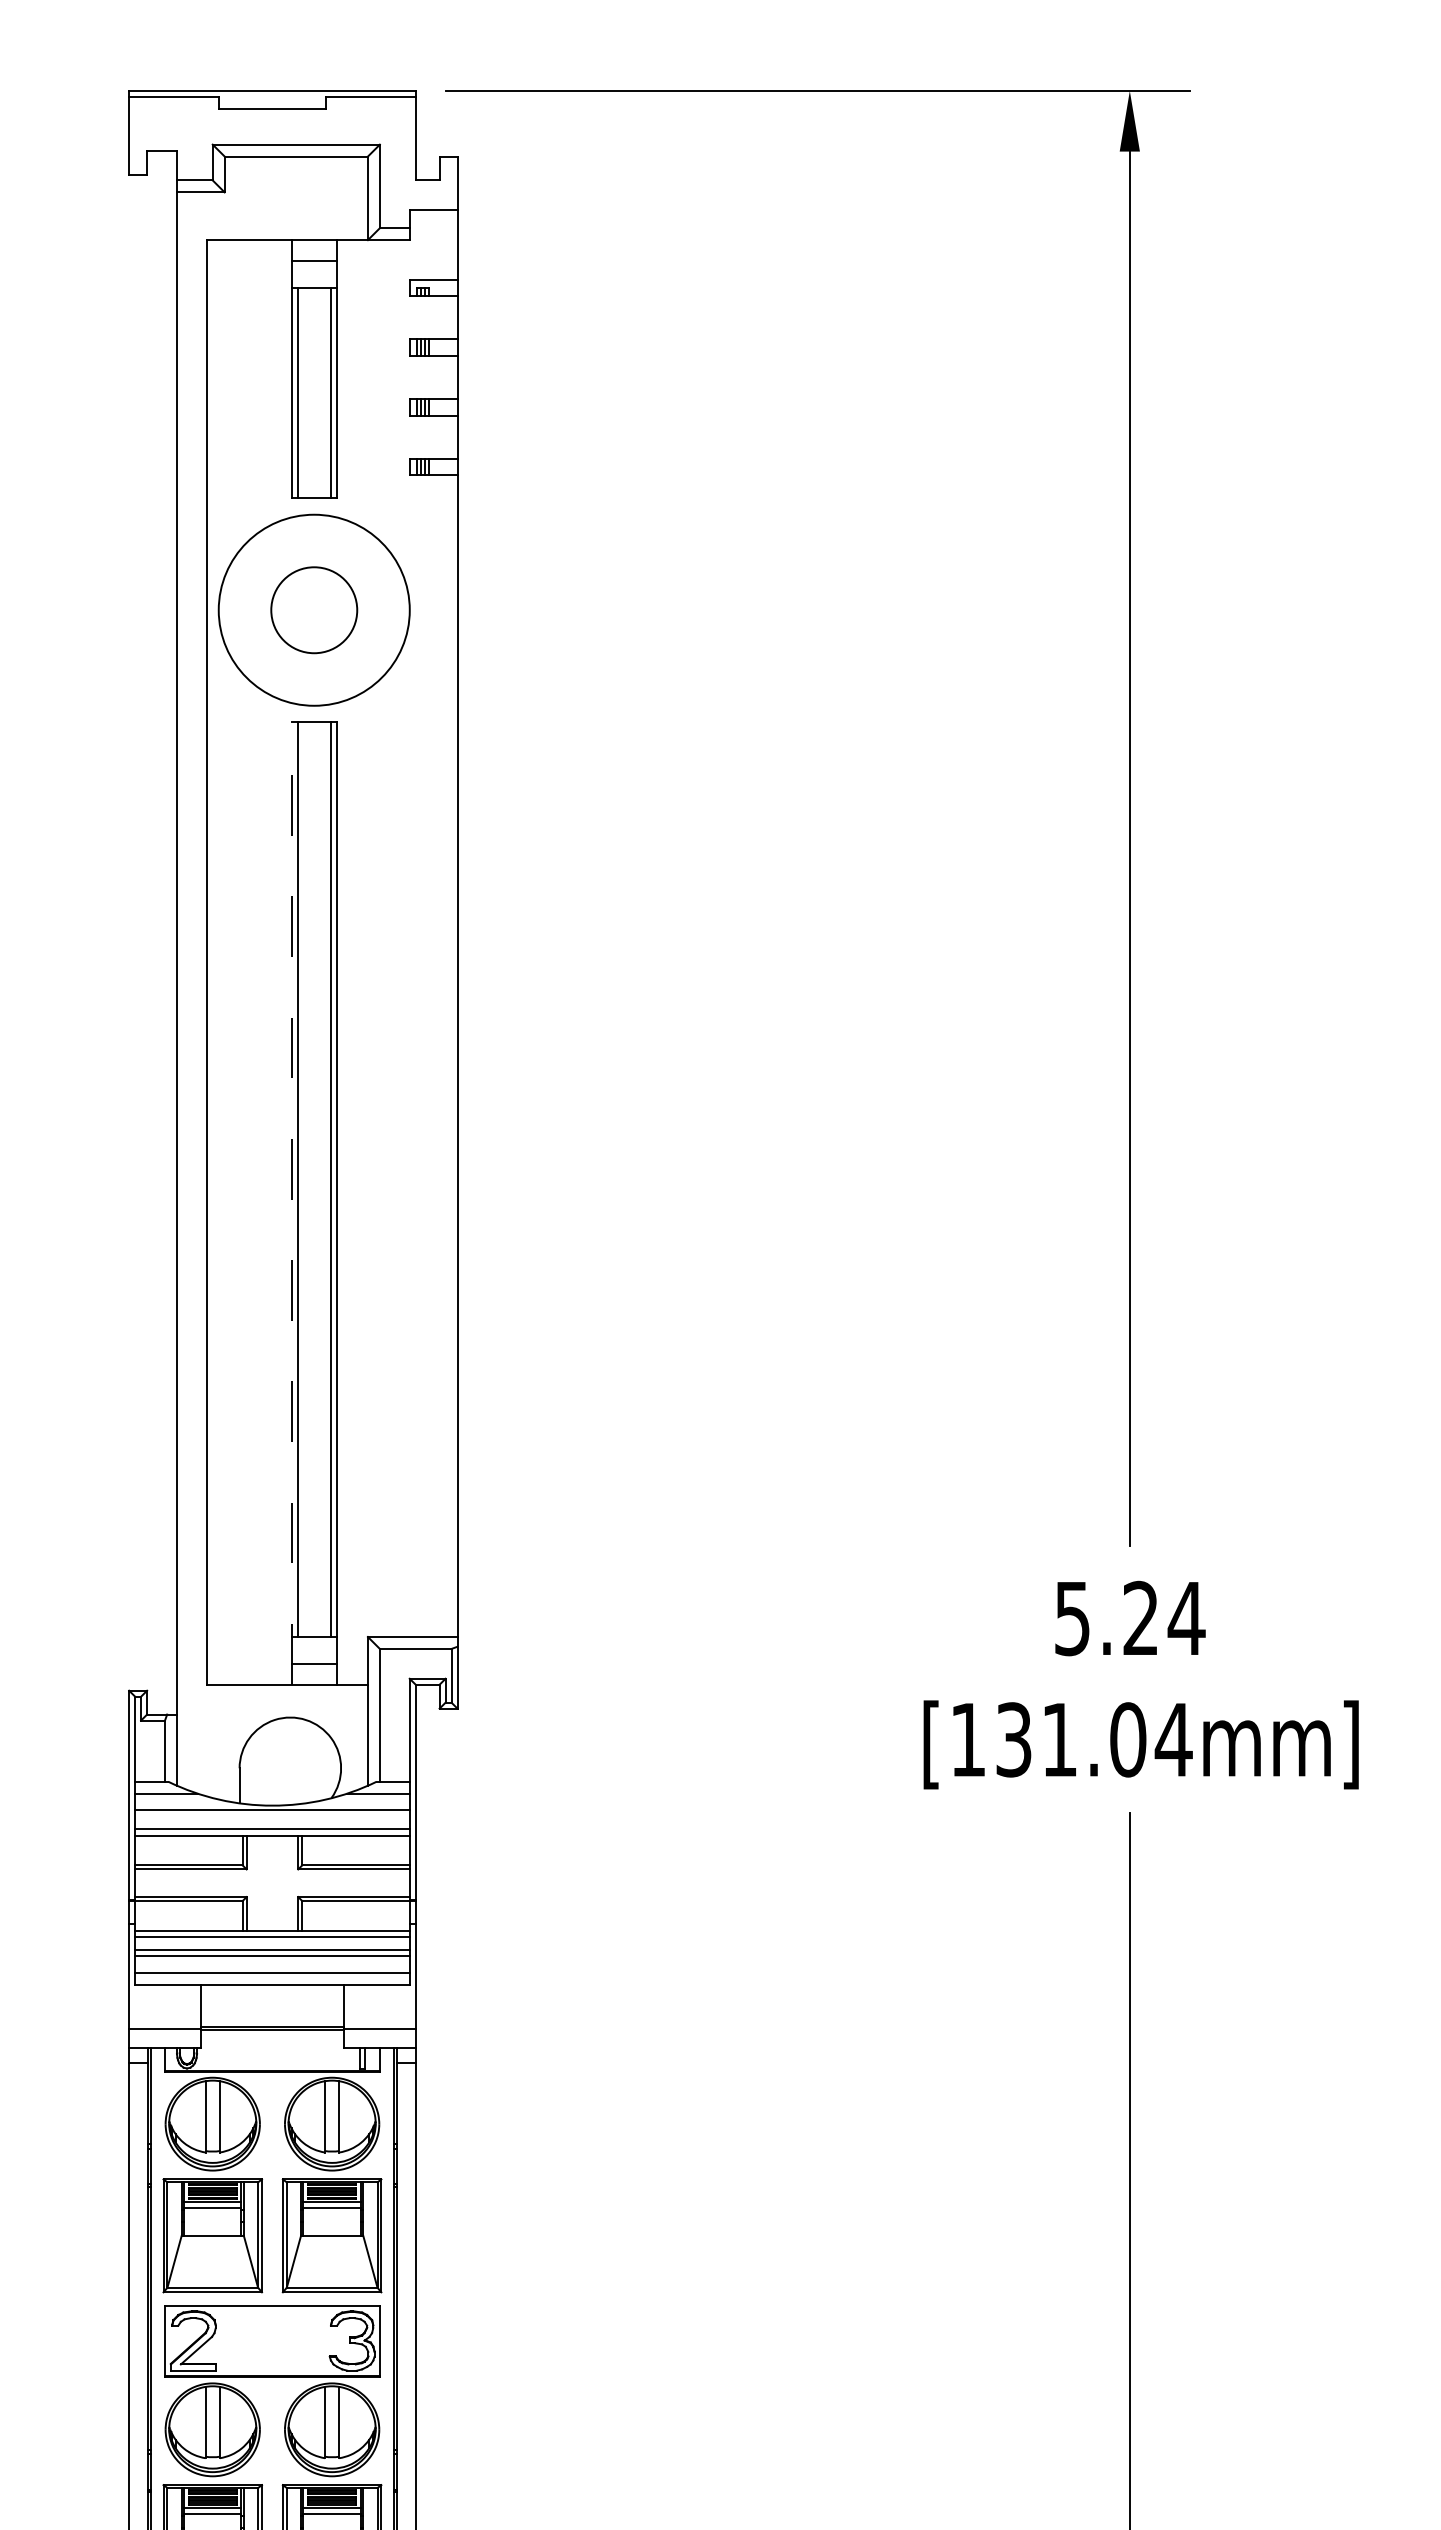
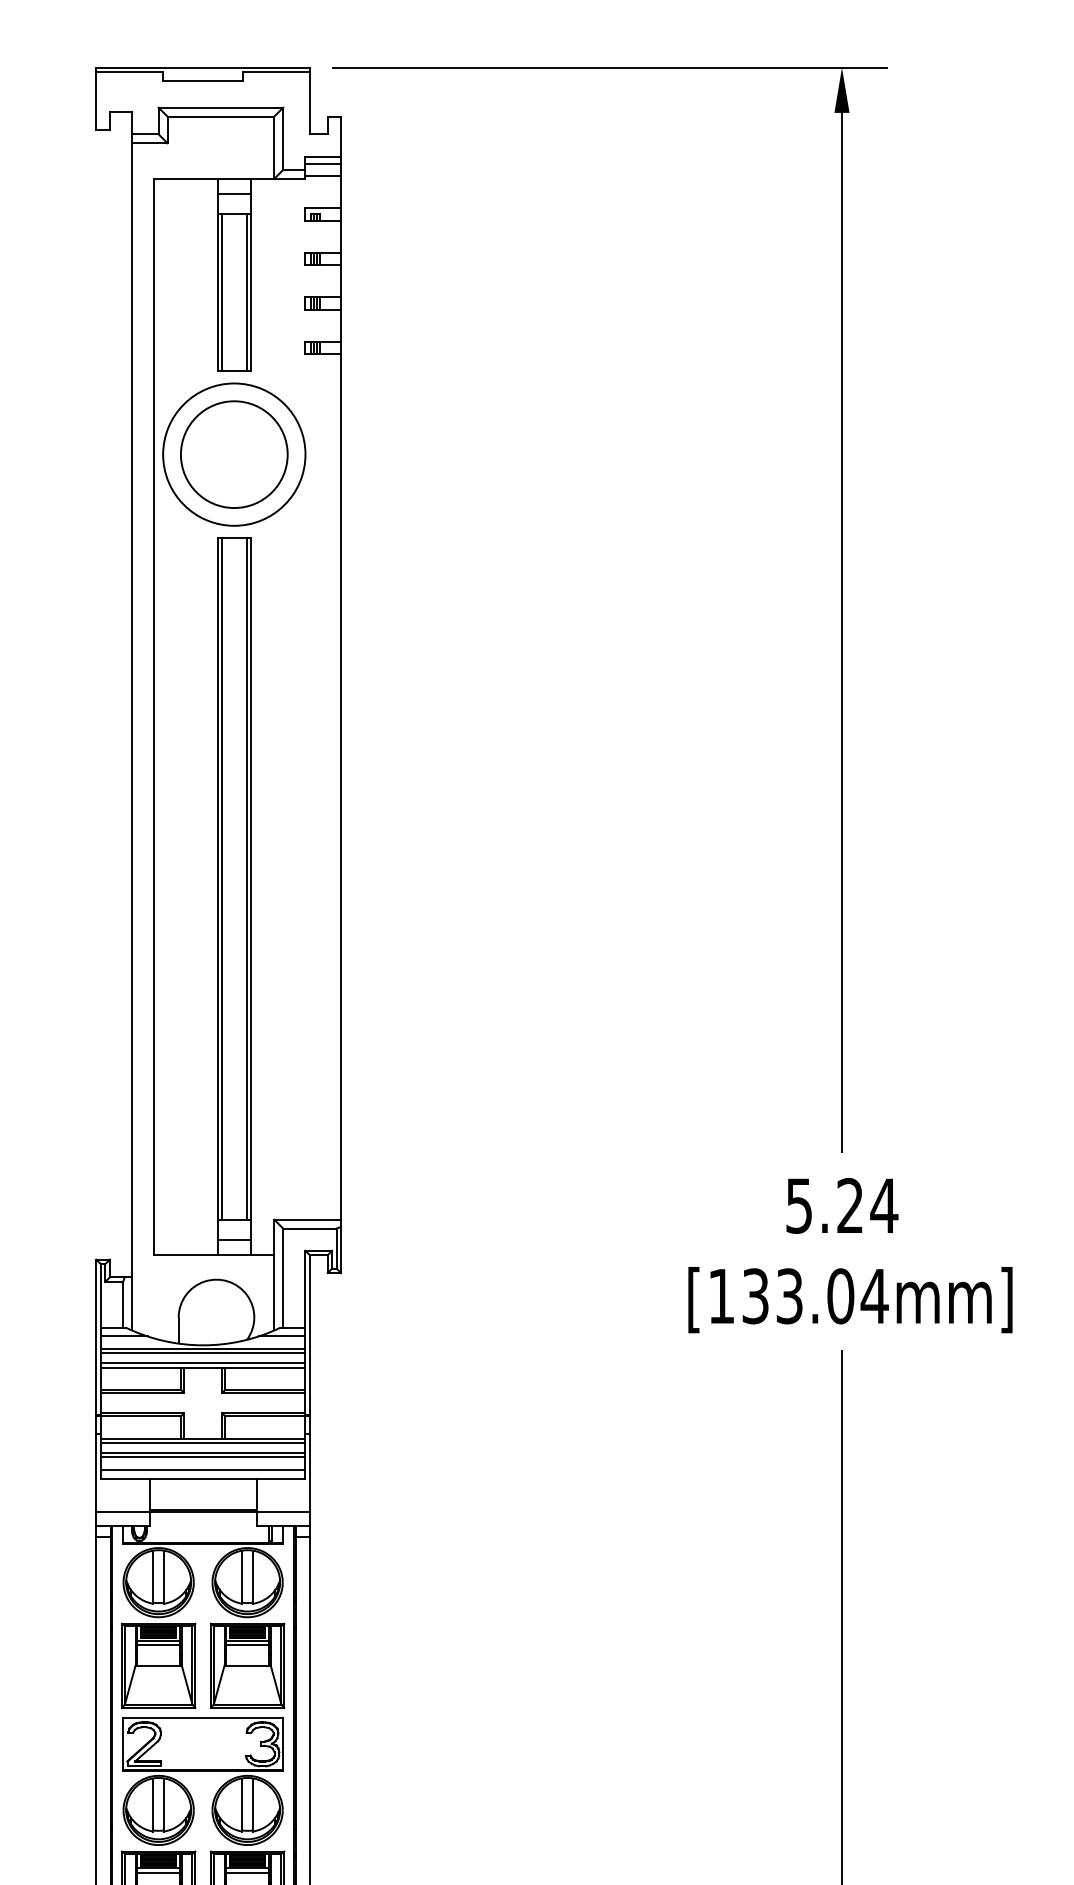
line: (433, 219) -> (323, 163), added
line: (433, 236) -> (323, 176), added
circle: (313, 609) -> (233, 454), size x1.67
line: (291, 1203) -> (217, 896), dashed -> solid
text: (1059, 1739) -> (789, 1296), [131.04mm] -> [133.04mm]
line: (272, 1816) -> (203, 1353), added

